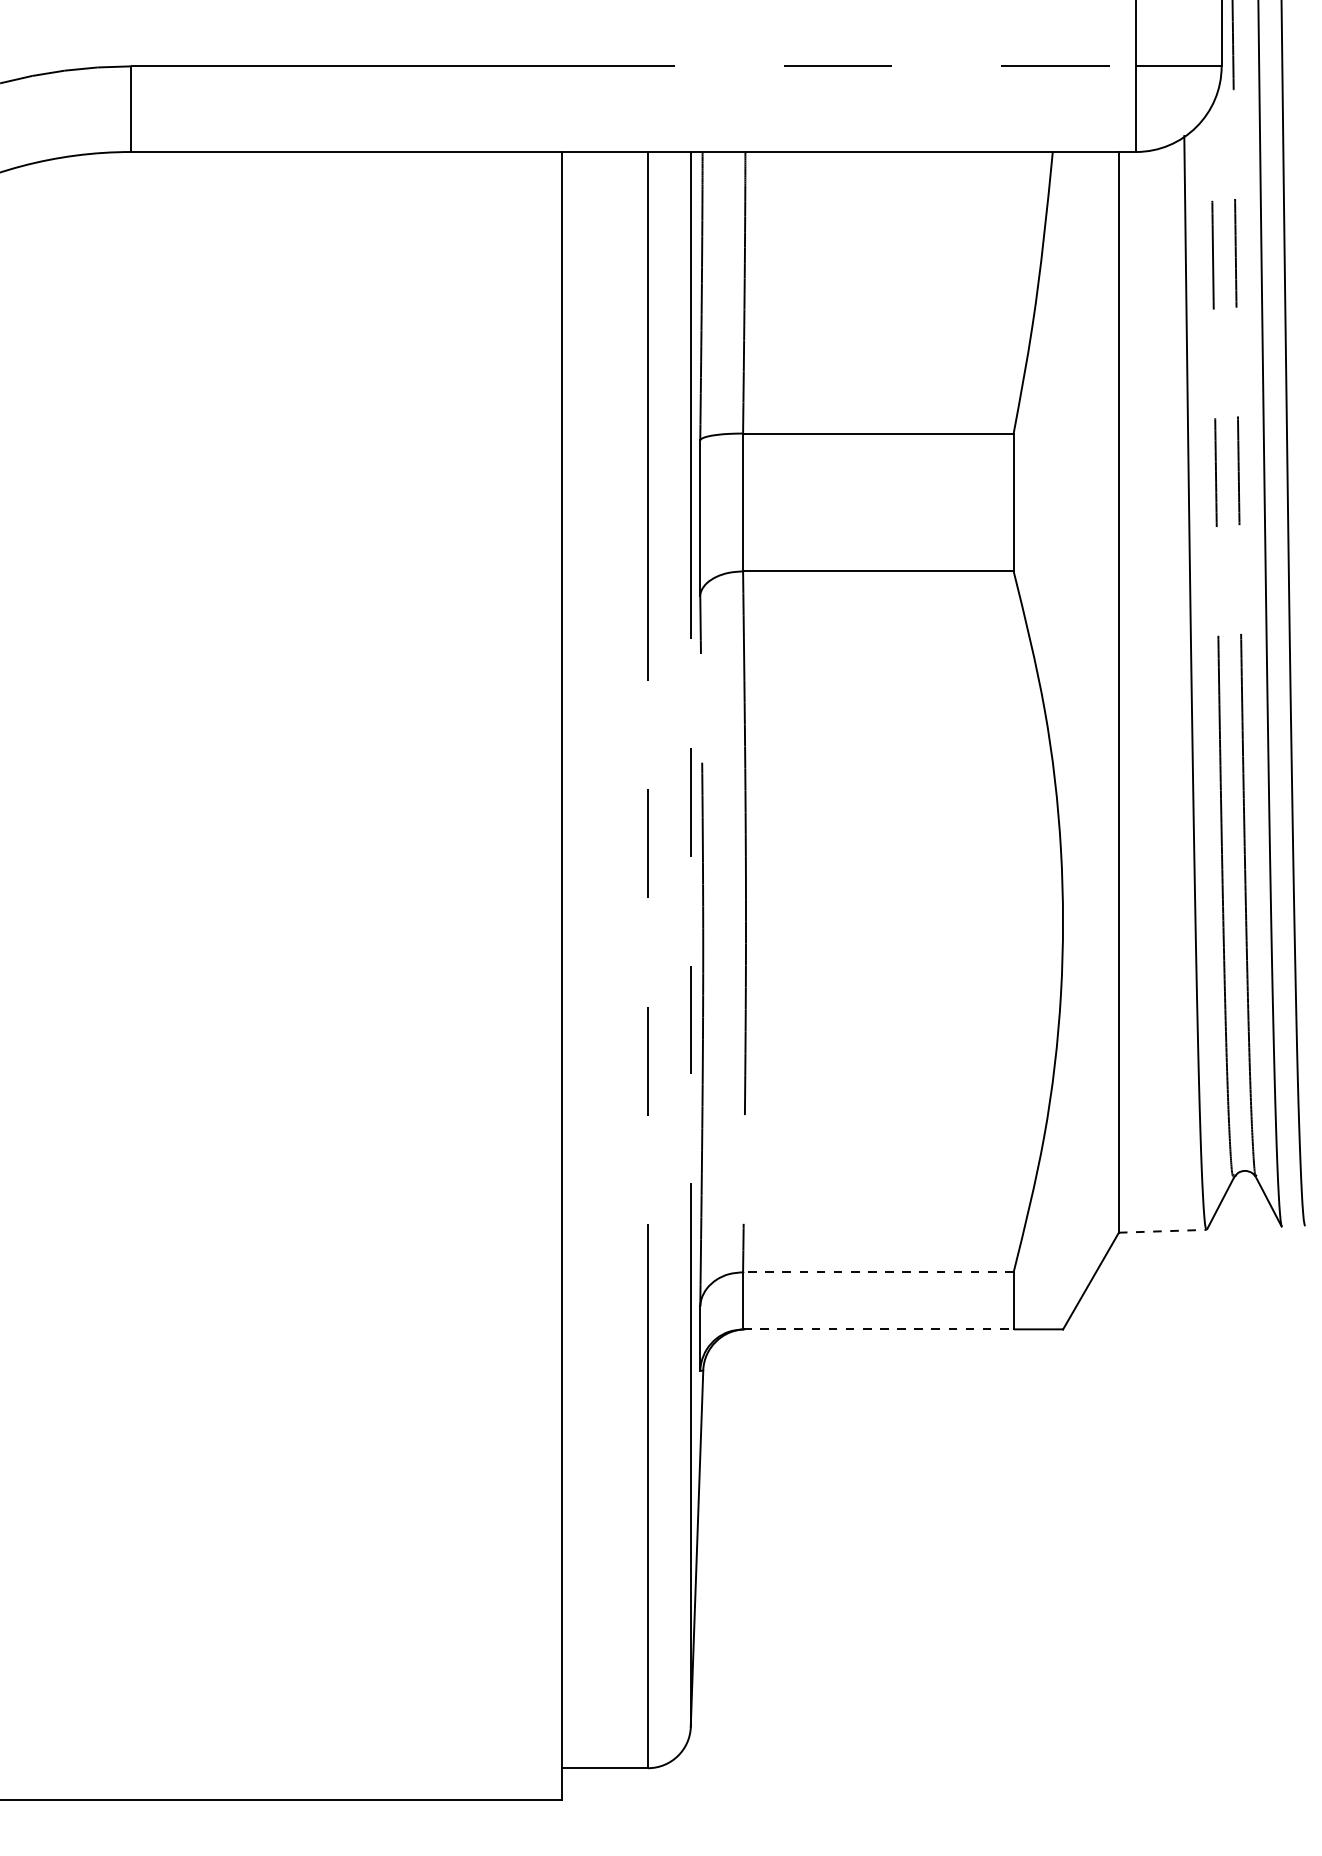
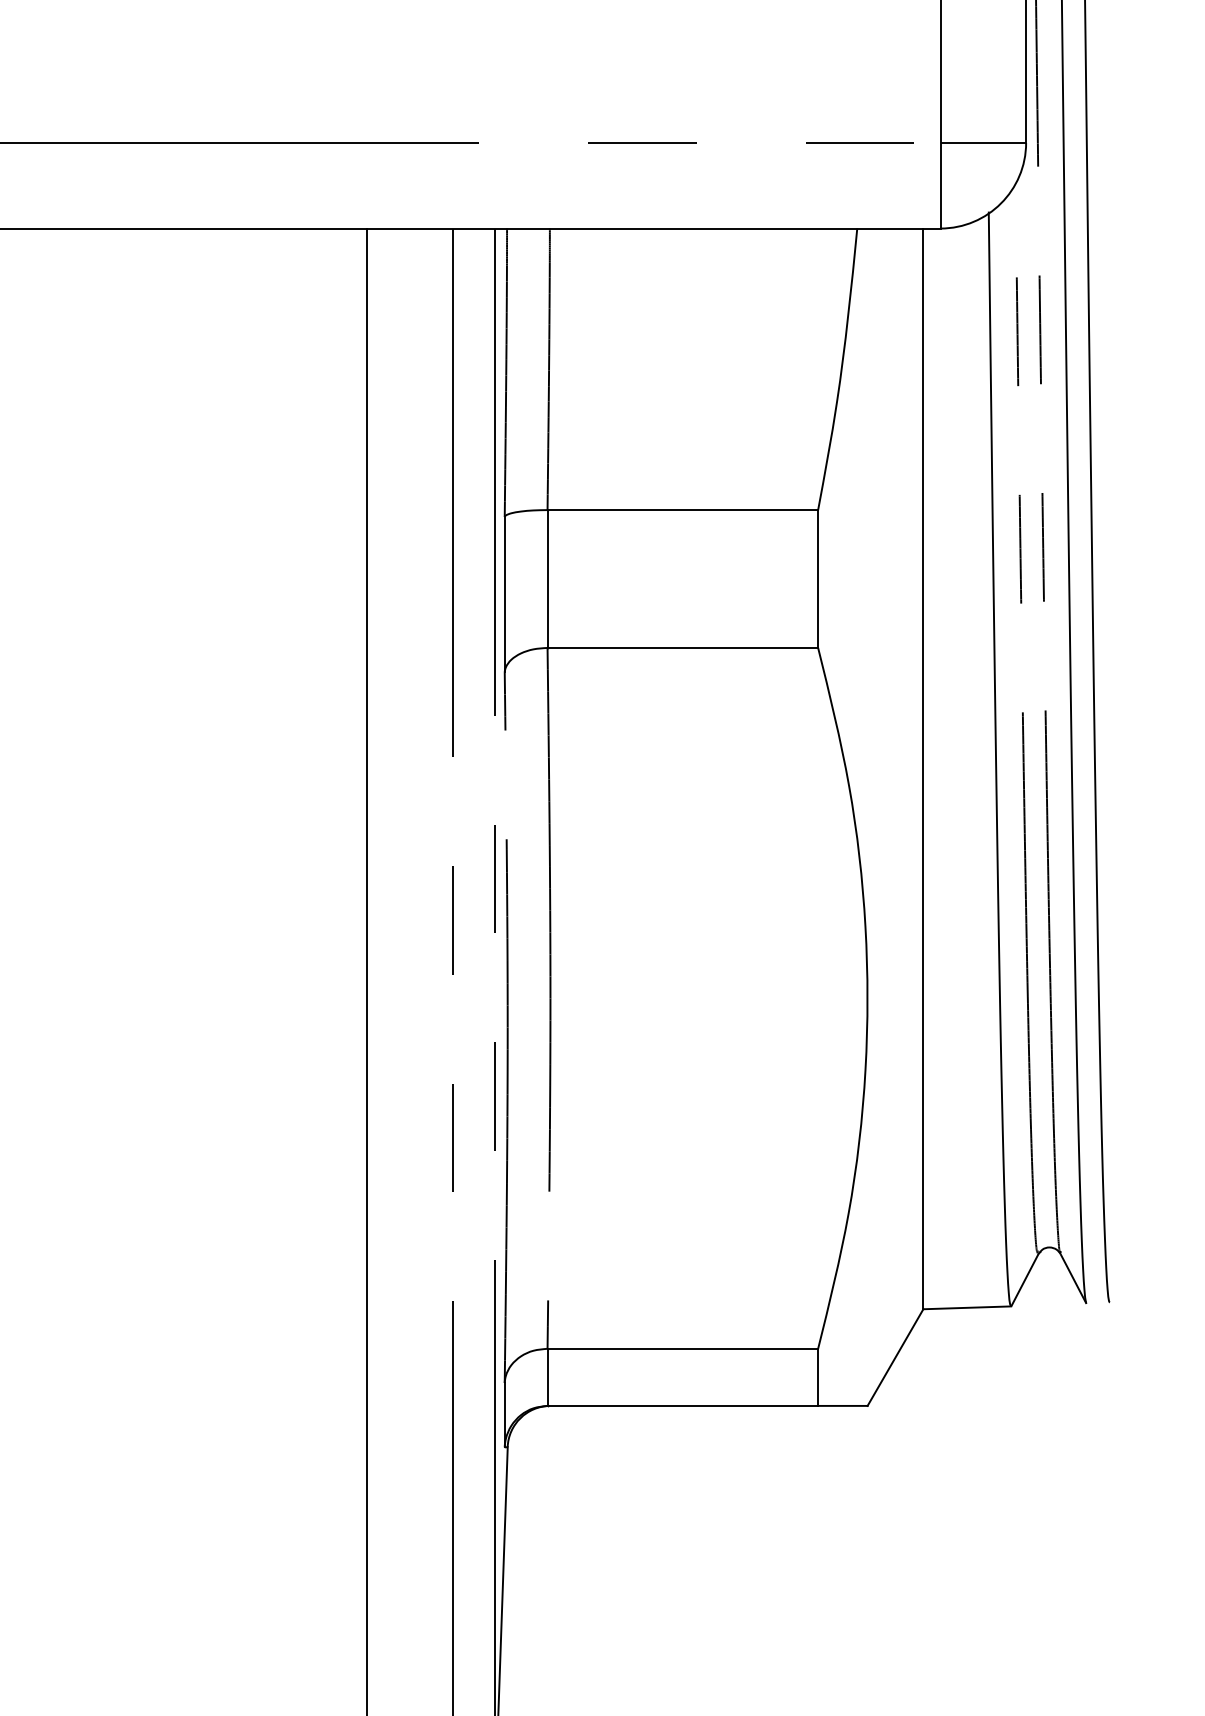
line: (1162, 1231) -> (966, 1308), dashed -> solid
line: (877, 1272) -> (681, 1349), dashed -> solid
line: (878, 1329) -> (682, 1406), dashed -> solid

